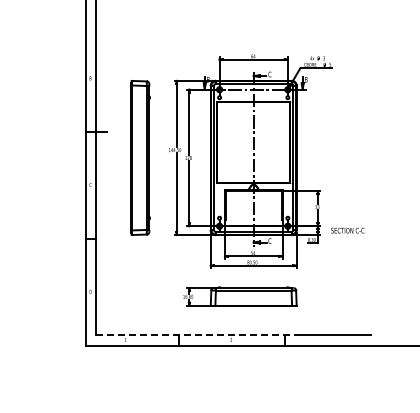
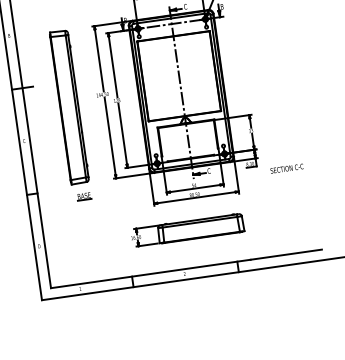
text: (347, 230) -> (286, 168), moved
part: (142, 248) -> (84, 196), added
line: (198, 334) -> (151, 273), dashed -> solid

